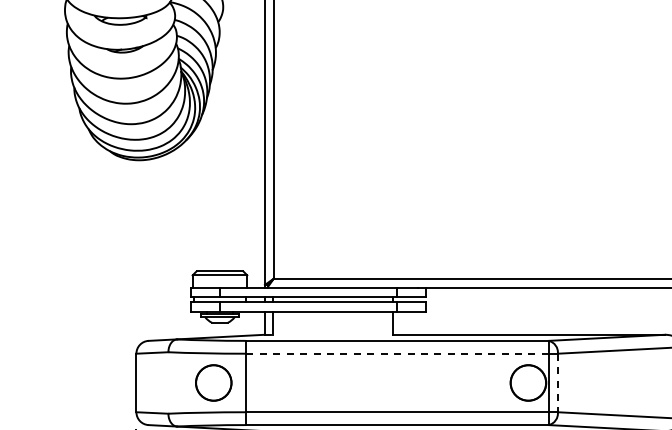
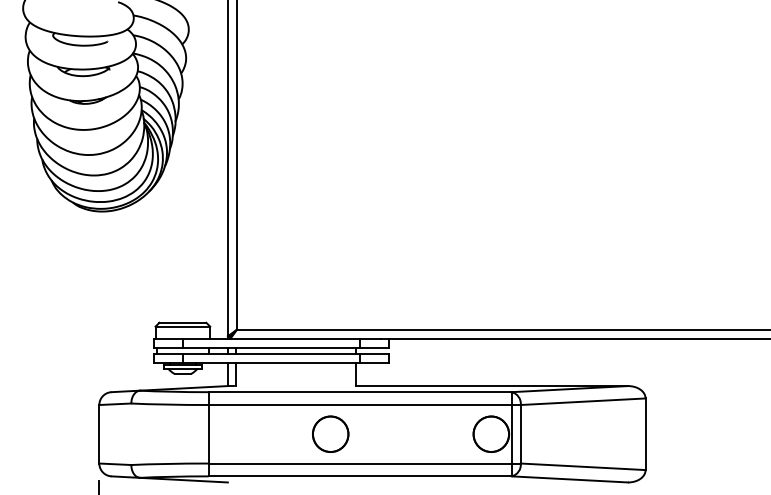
line: (397, 354) -> (360, 405), dashed -> solid
circle: (213, 382) -> (330, 433), moved
line: (557, 383) -> (520, 434), dashed -> solid

